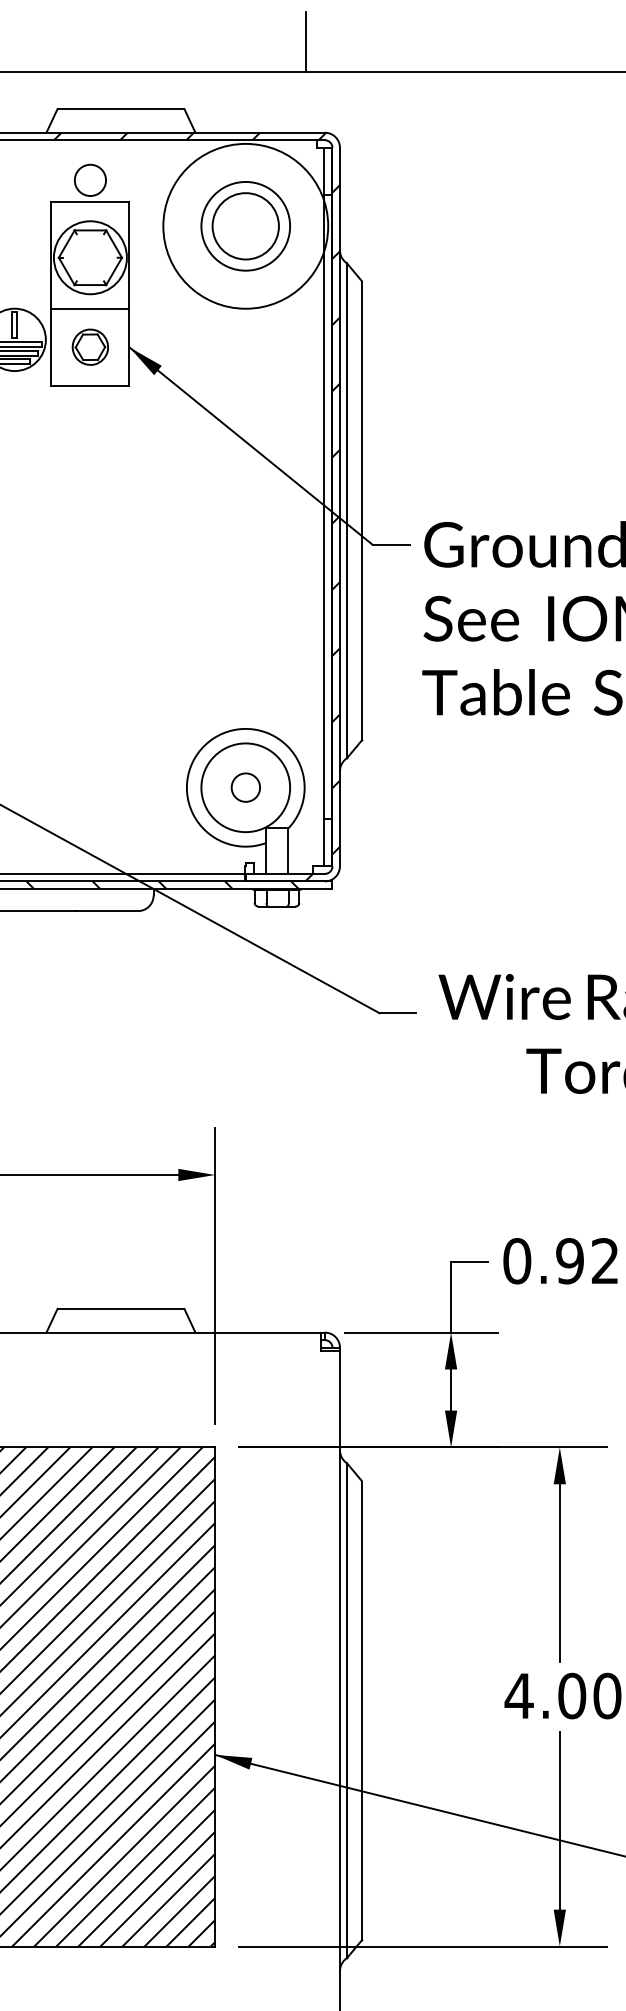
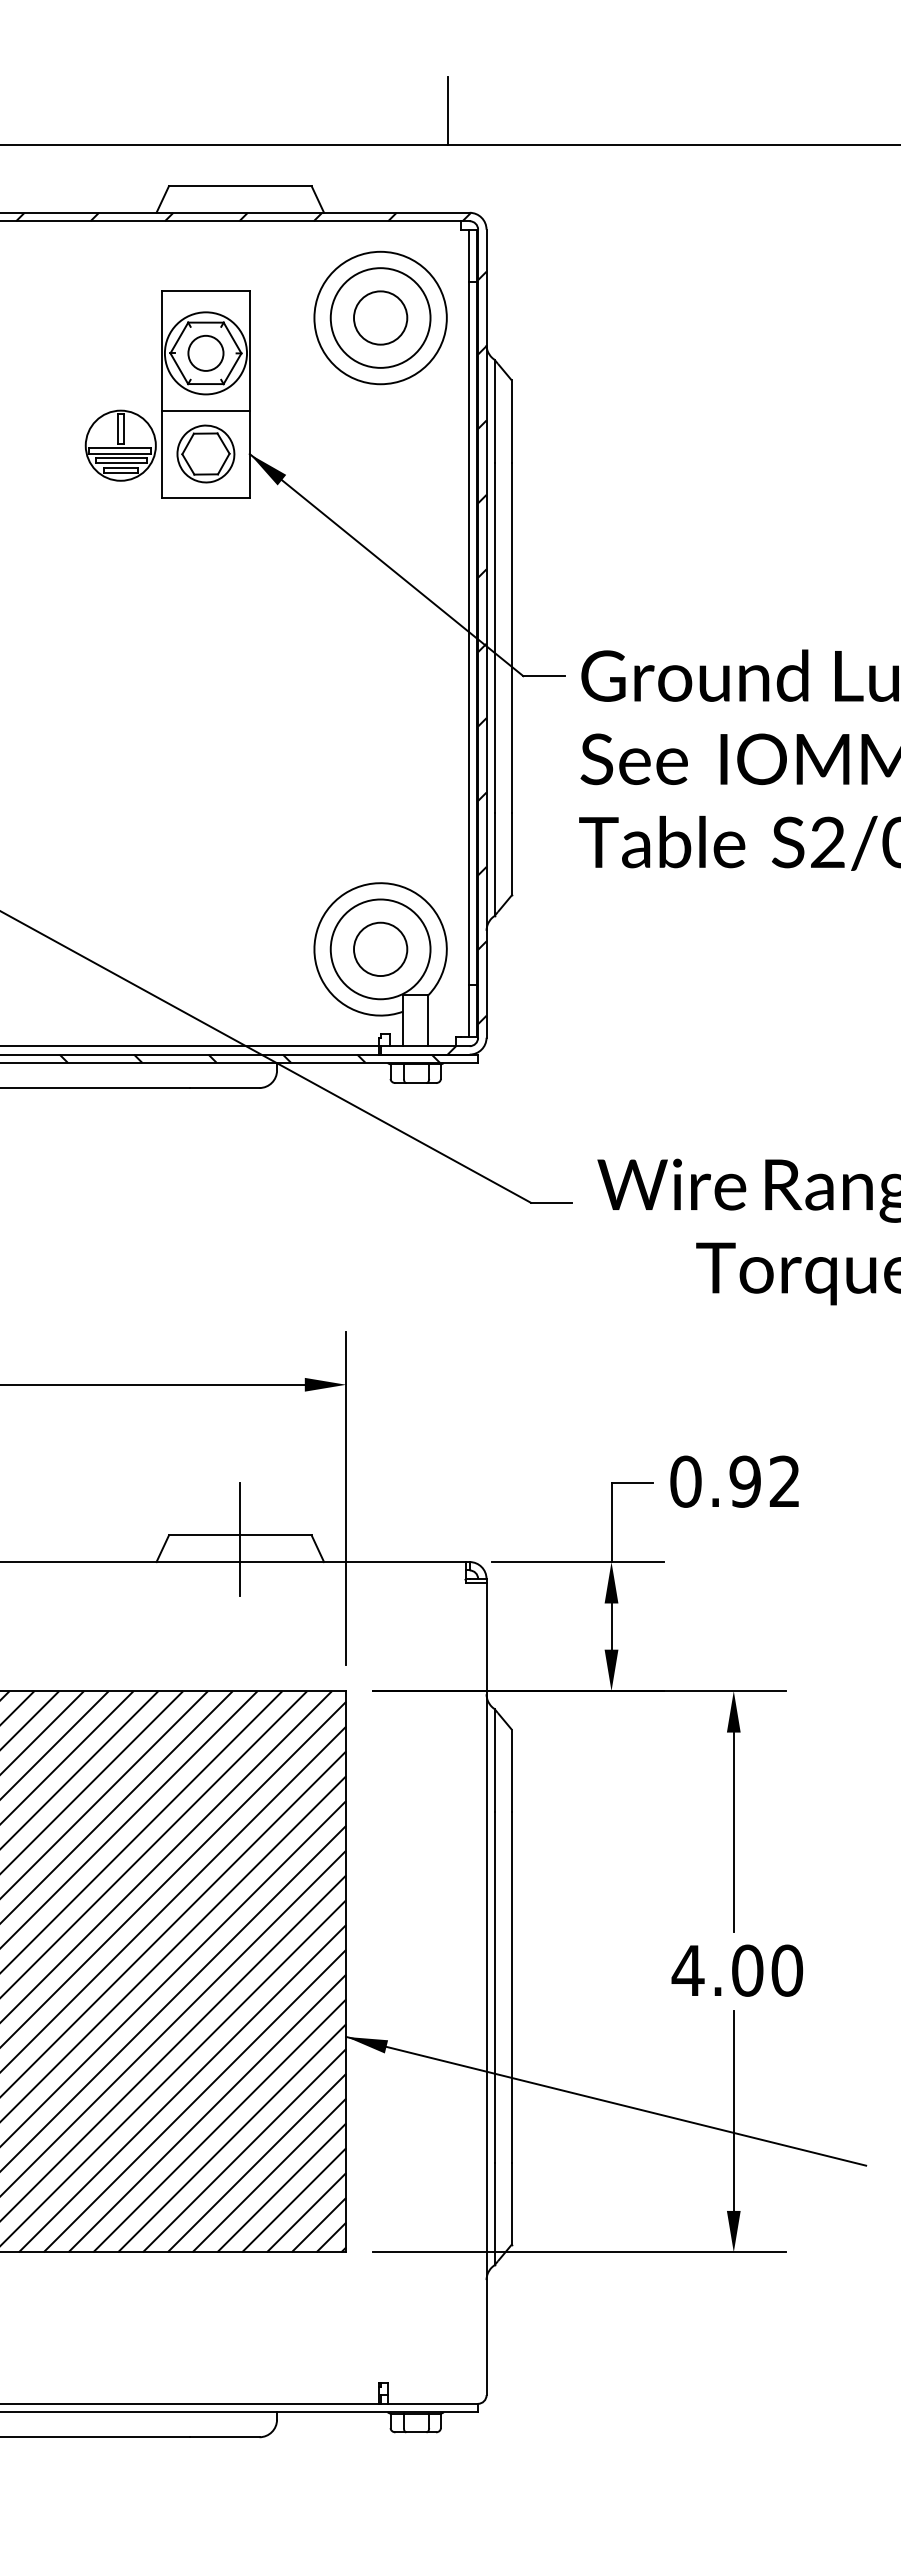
circle: (90, 180) -> (205, 353), moved
circle: (245, 225) -> (380, 317), size x0.71
circle: (245, 225) -> (380, 317), size x0.71
part: (90, 346) -> (205, 453), size x1.43
circle: (245, 787) -> (380, 948), size x1.67
line: (121, 1312) -> (240, 1539), added

